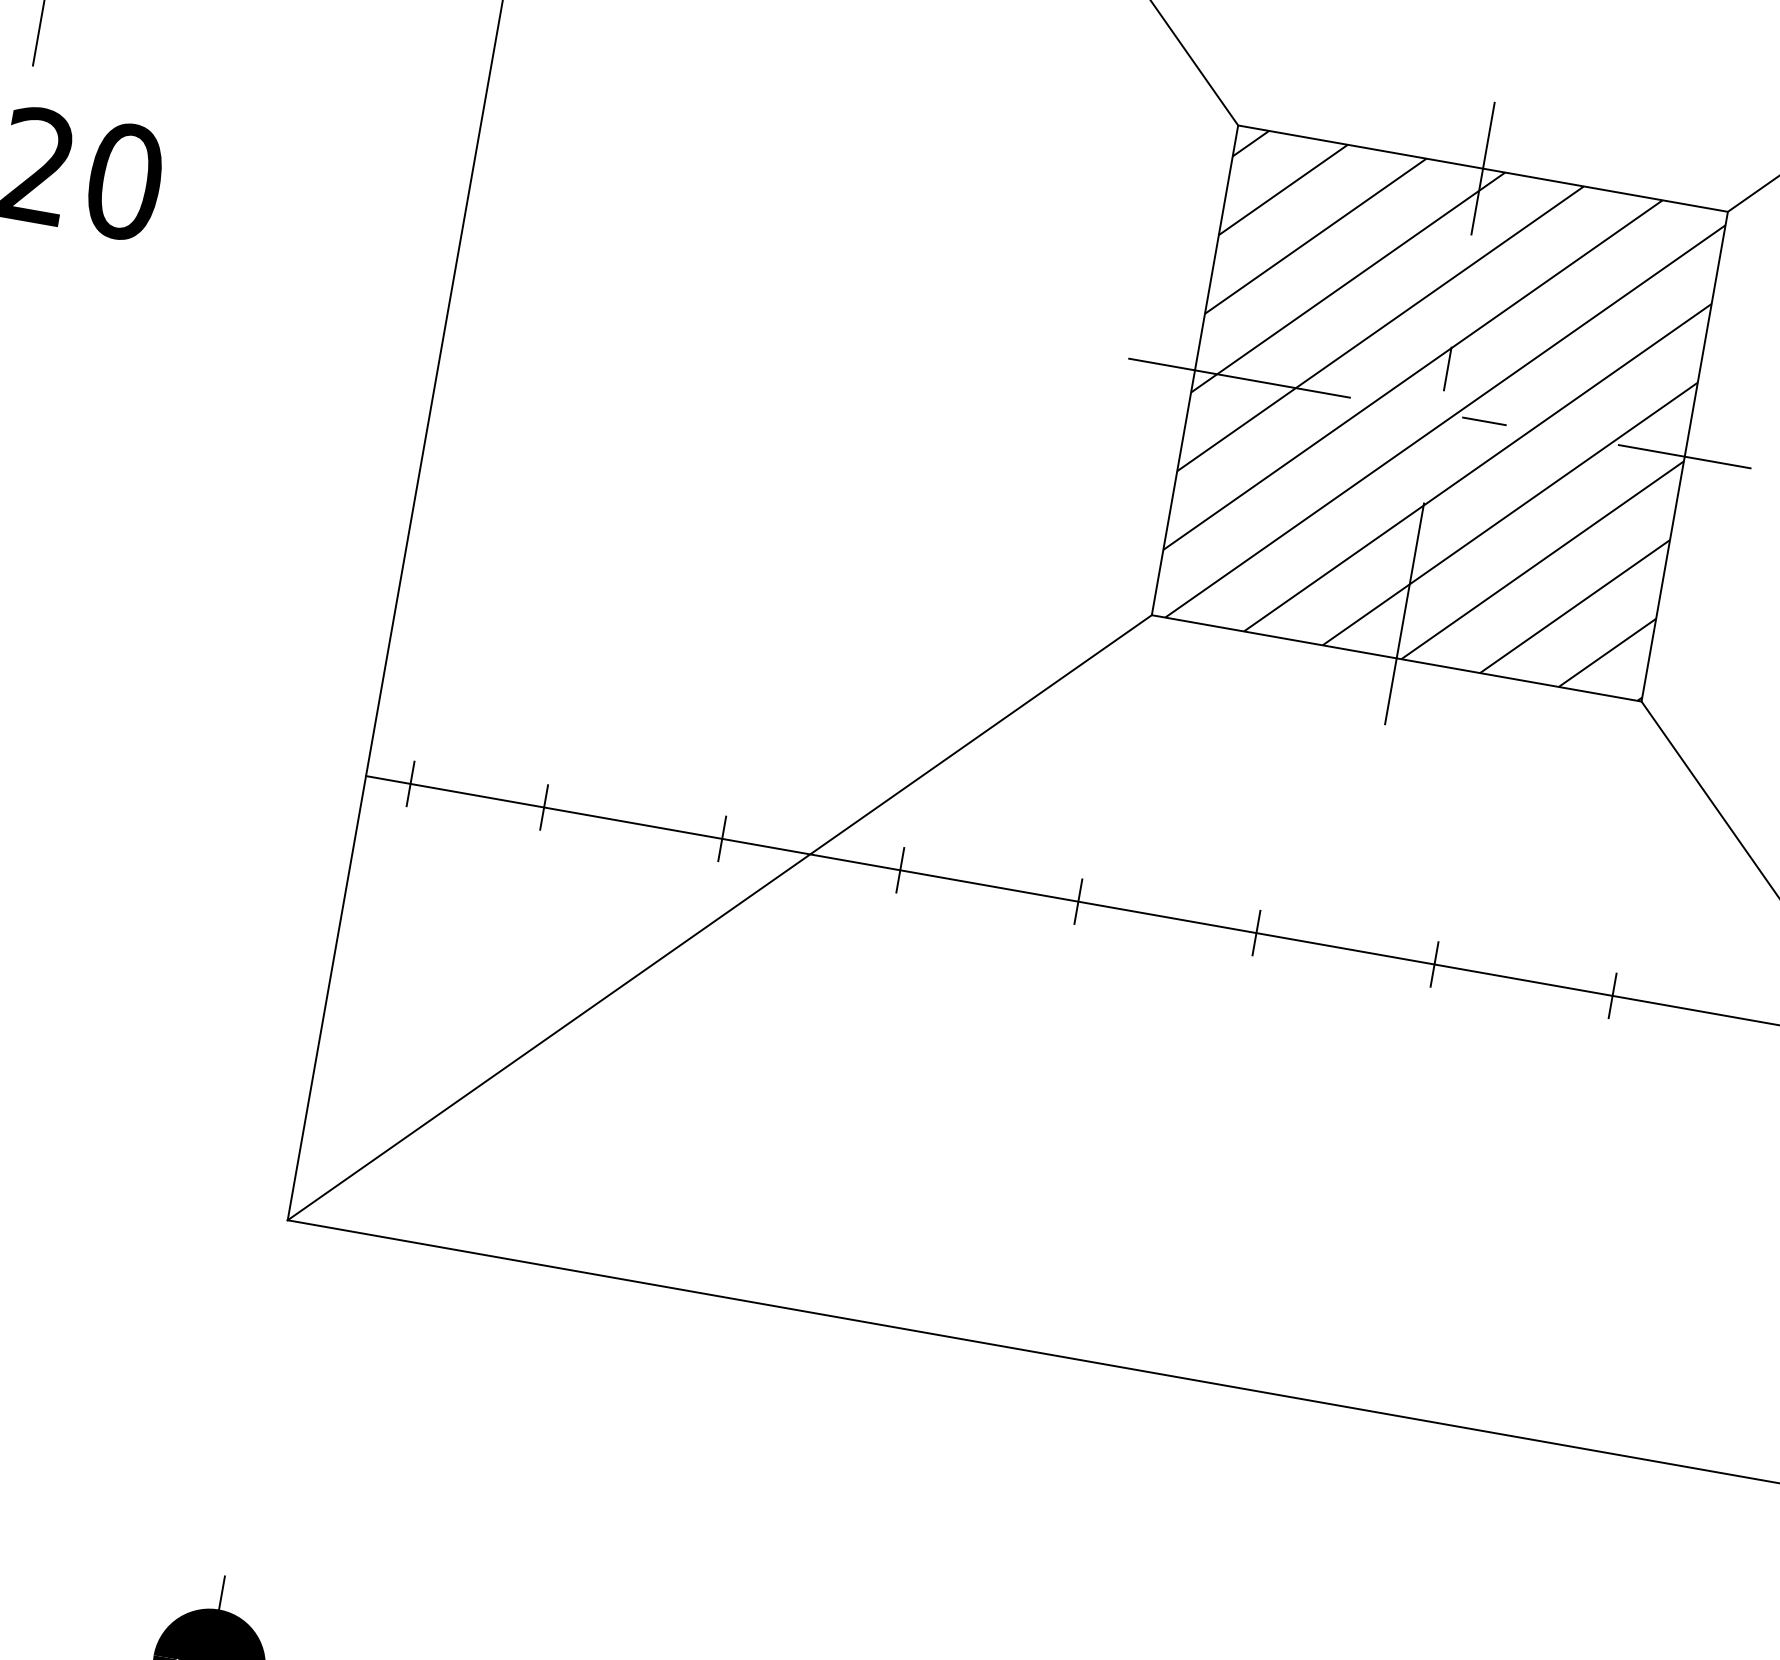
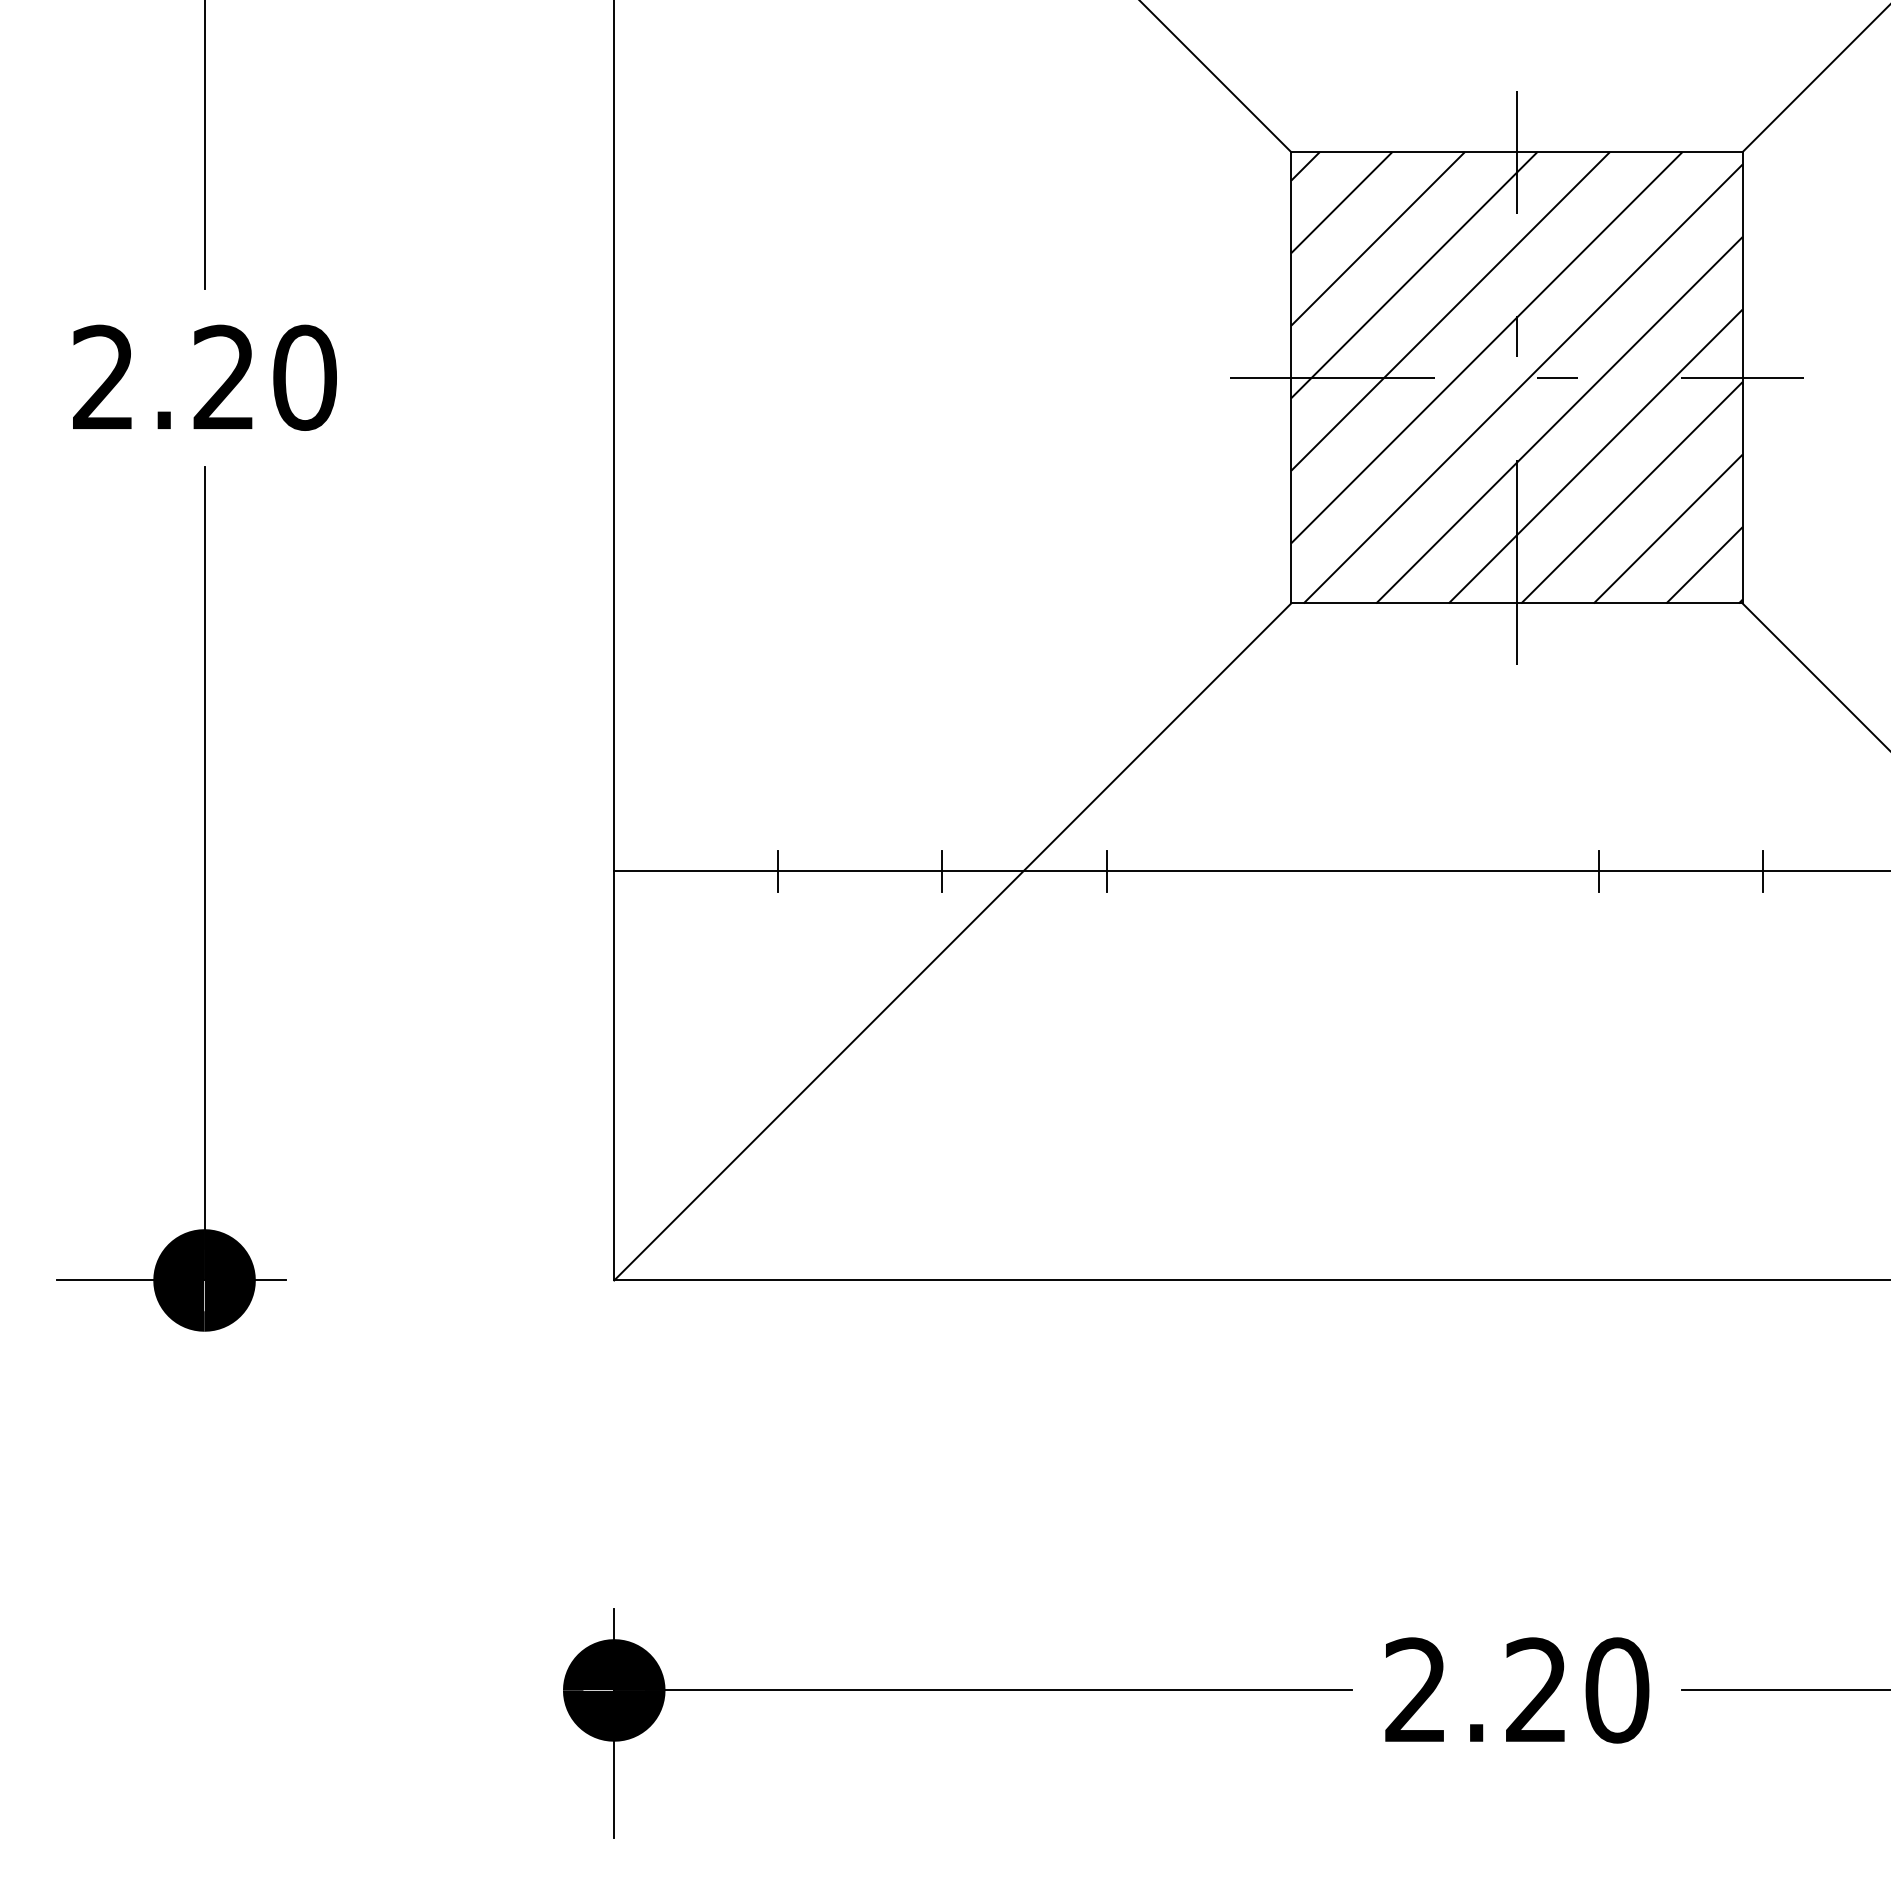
line: (410, 783) -> (655, 870), removed
line: (1078, 900) -> (1270, 870), removed
line: (1256, 932) -> (1434, 870), removed

